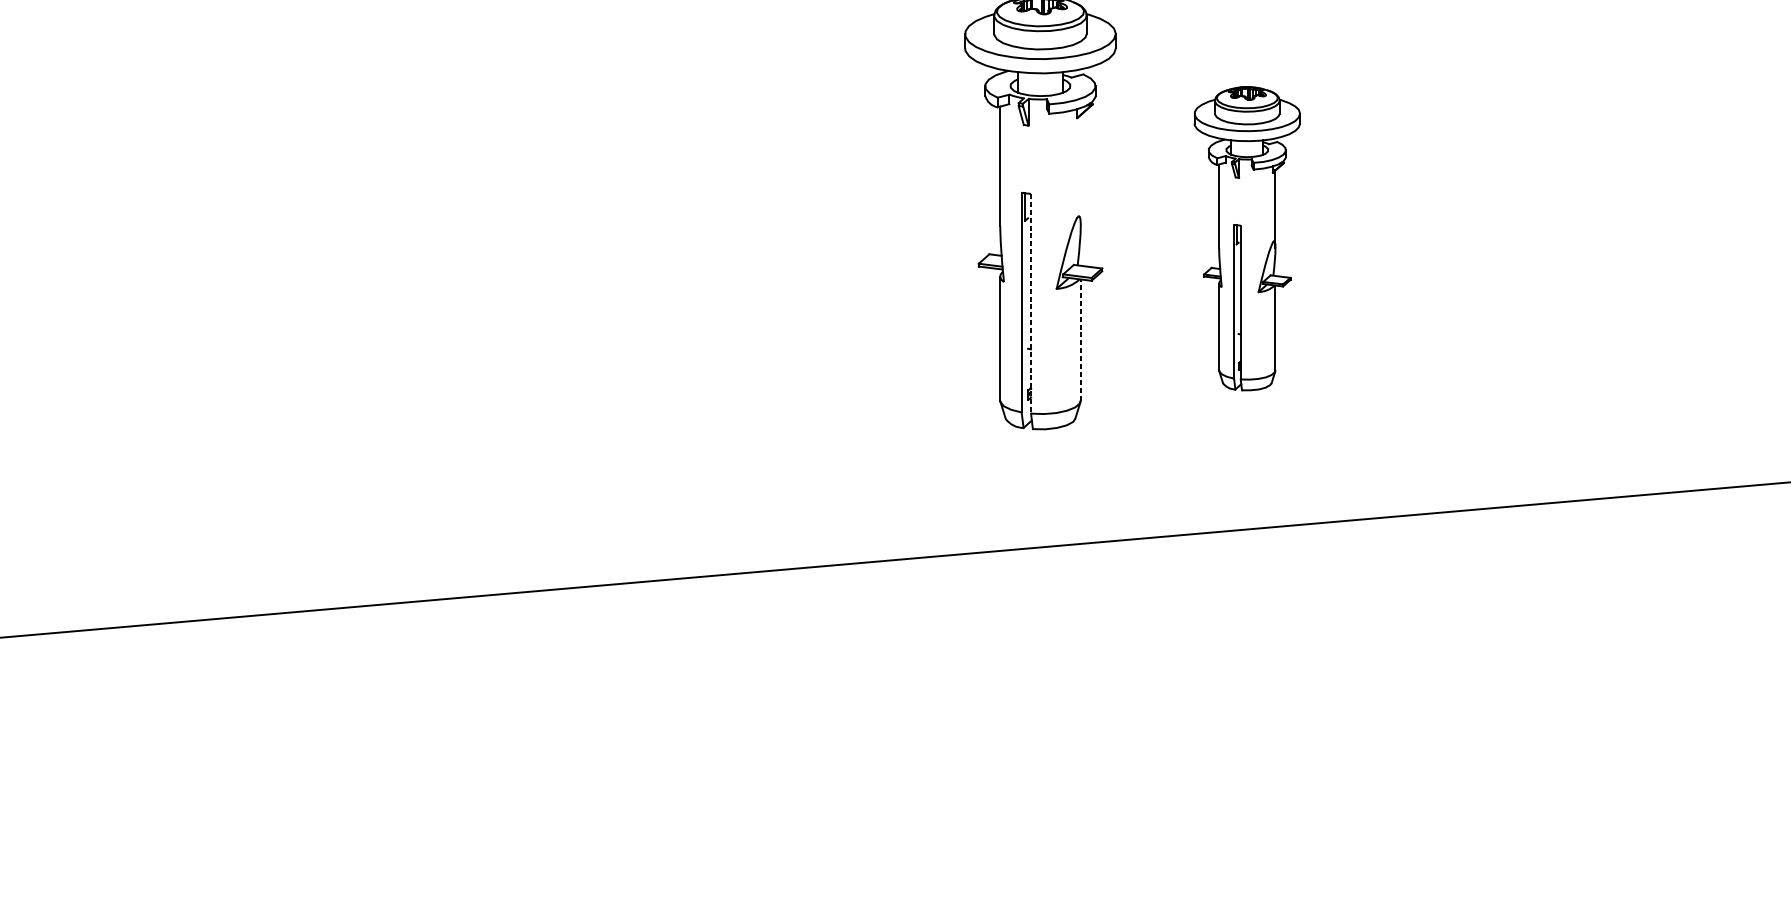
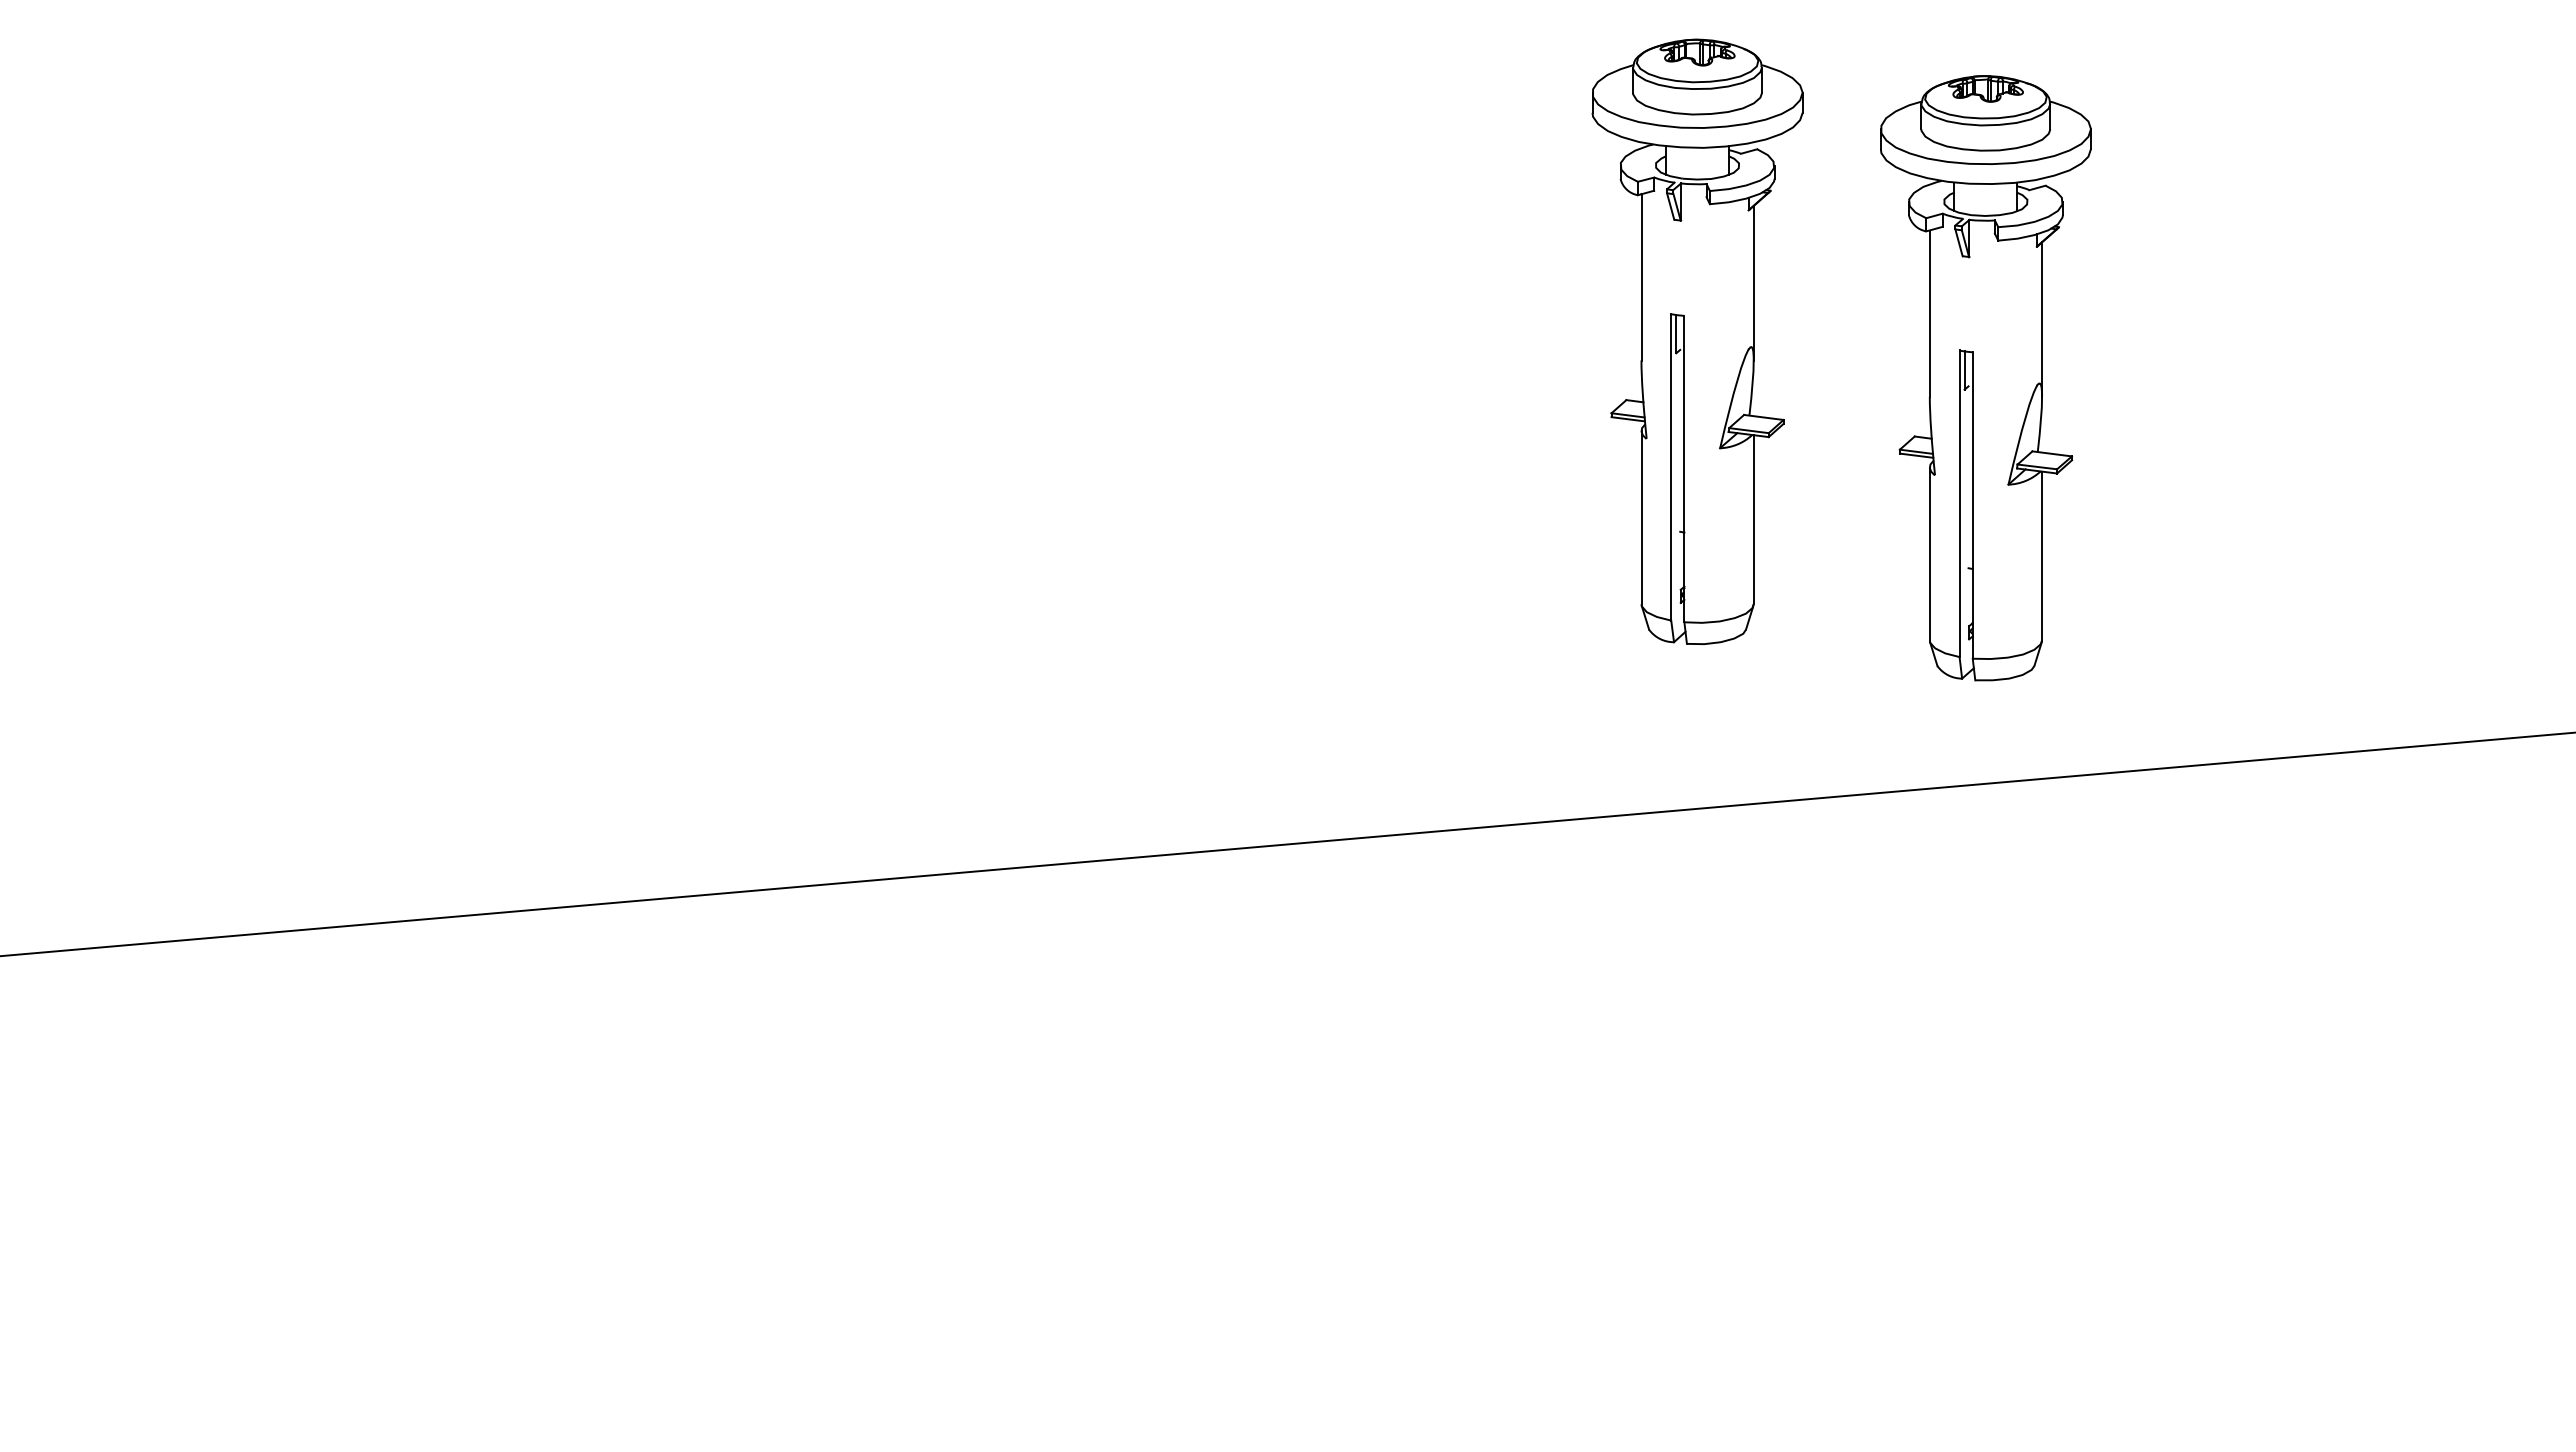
line: (1080, 170) -> (1753, 283), added
part: (1247, 238) -> (1985, 378), size x1.43
line: (1031, 304) -> (1684, 469), dashed -> solid
line: (1080, 339) -> (1753, 519), dashed -> solid

